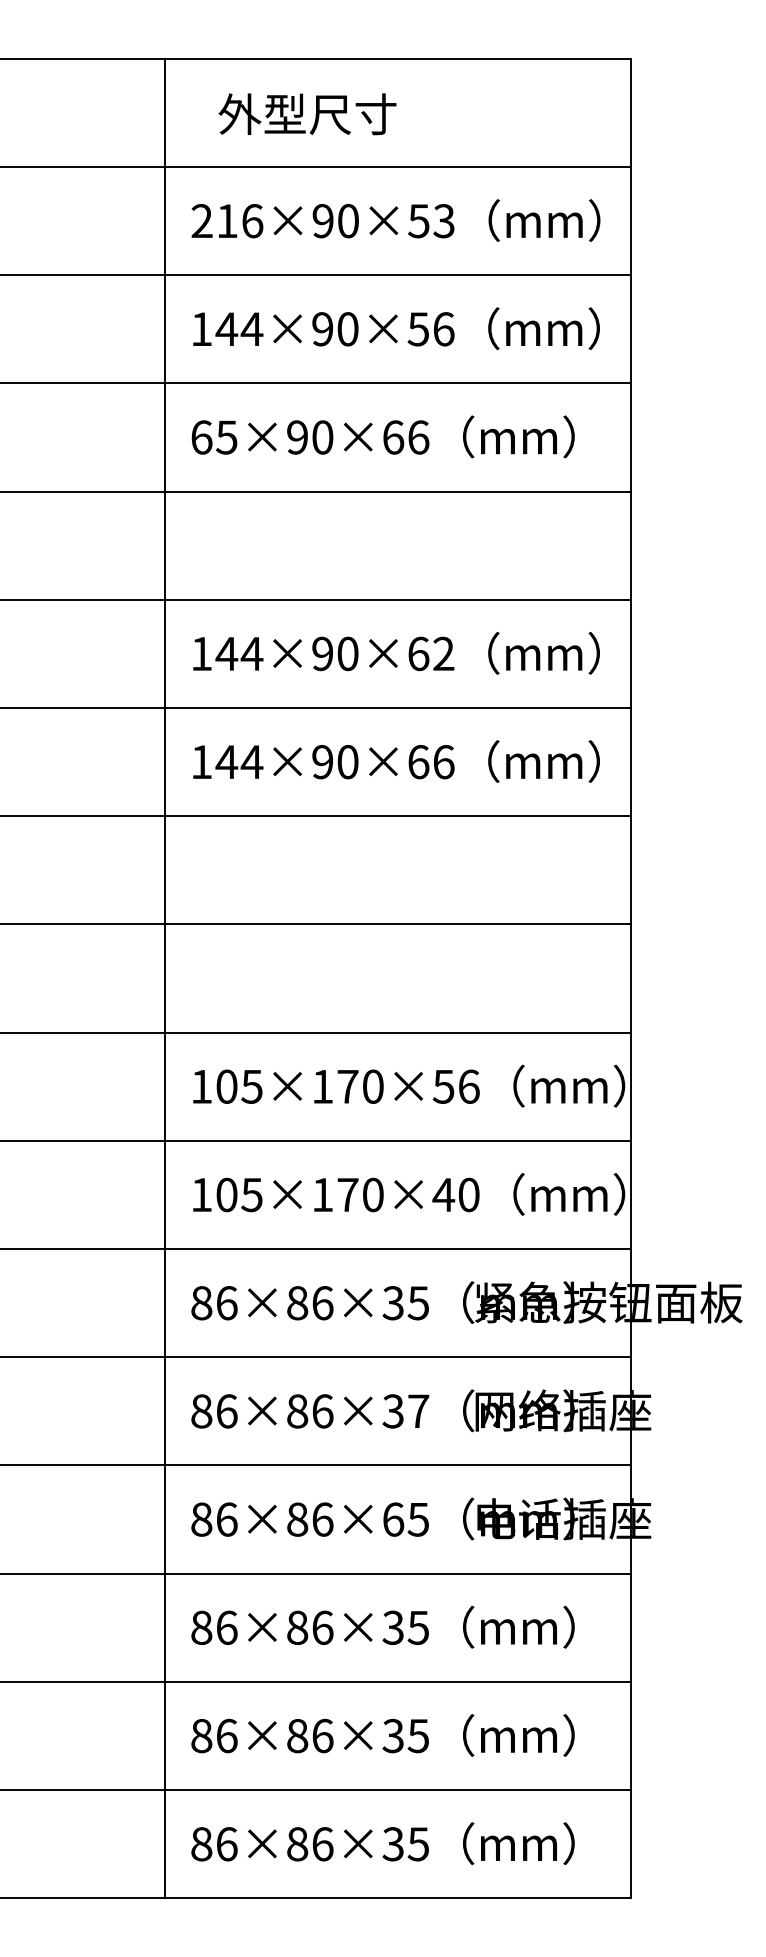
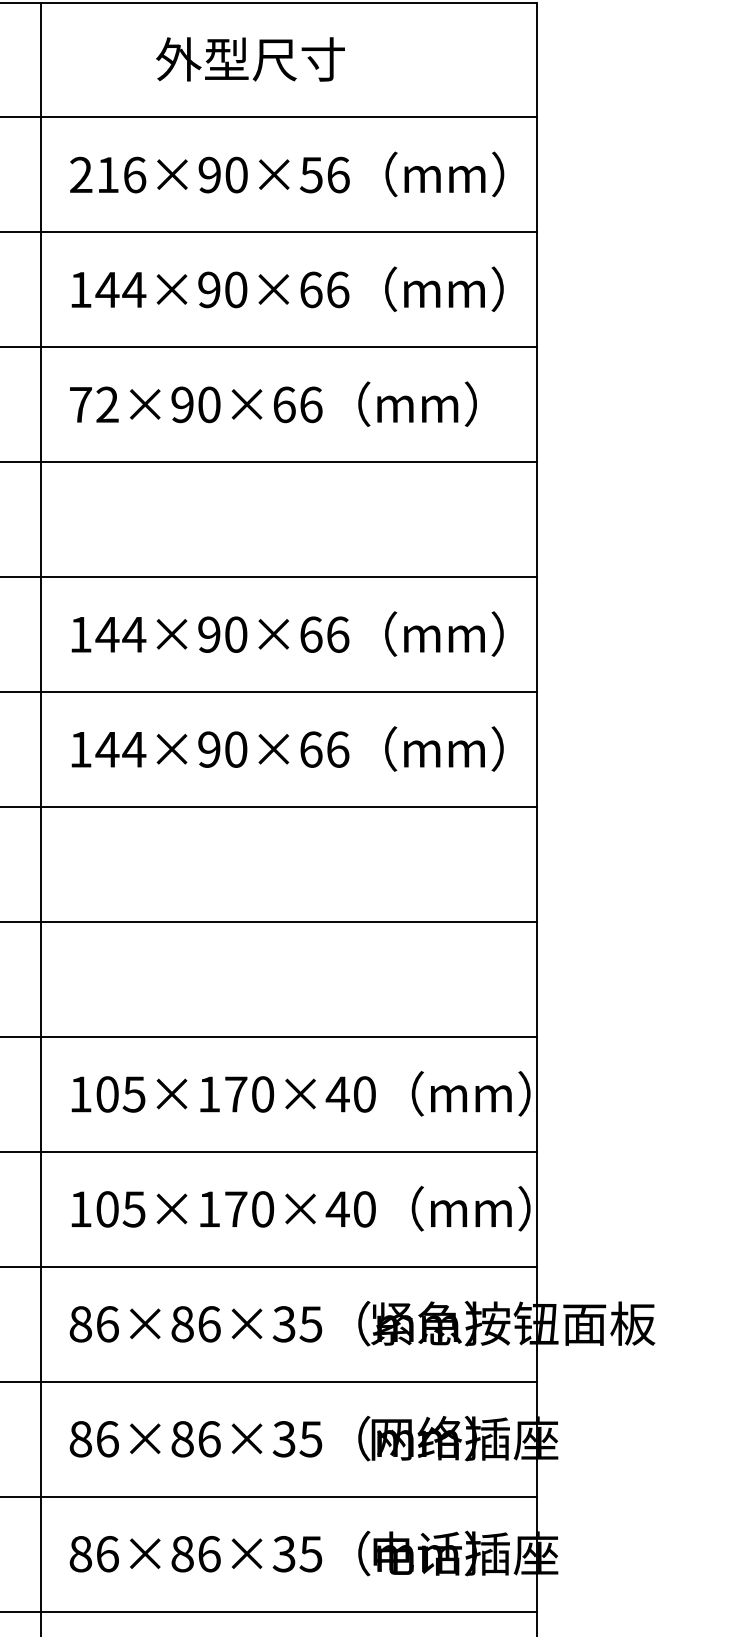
text: (307, 114) -> (250, 59), moved
text: (443, 221) -> (337, 175), 216×90×53 -> 216×90×56
text: (418, 329) -> (311, 290), 144×90×56 -> 144×90×66
text: (214, 437) -> (94, 404), 65×90×66 -> 72×90×66
text: (443, 653) -> (337, 634), 144×90×62 -> 144×90×66
text: (455, 1086) -> (350, 1094), 105×170×56 -> 105×170×40
text: (418, 1411) -> (311, 1439), 86×86×37 -> 86×86×35
text: (393, 1519) -> (284, 1554), 86×86×65 -> 86×86×35

